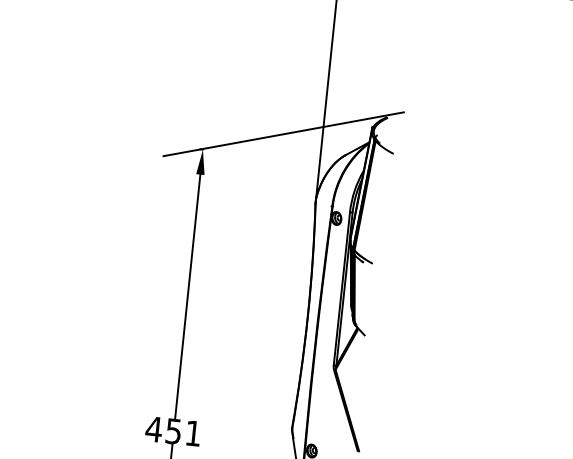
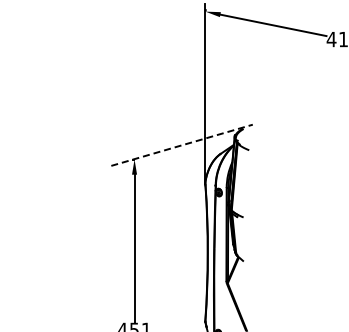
line: (284, 134) -> (182, 145), solid -> dashed

